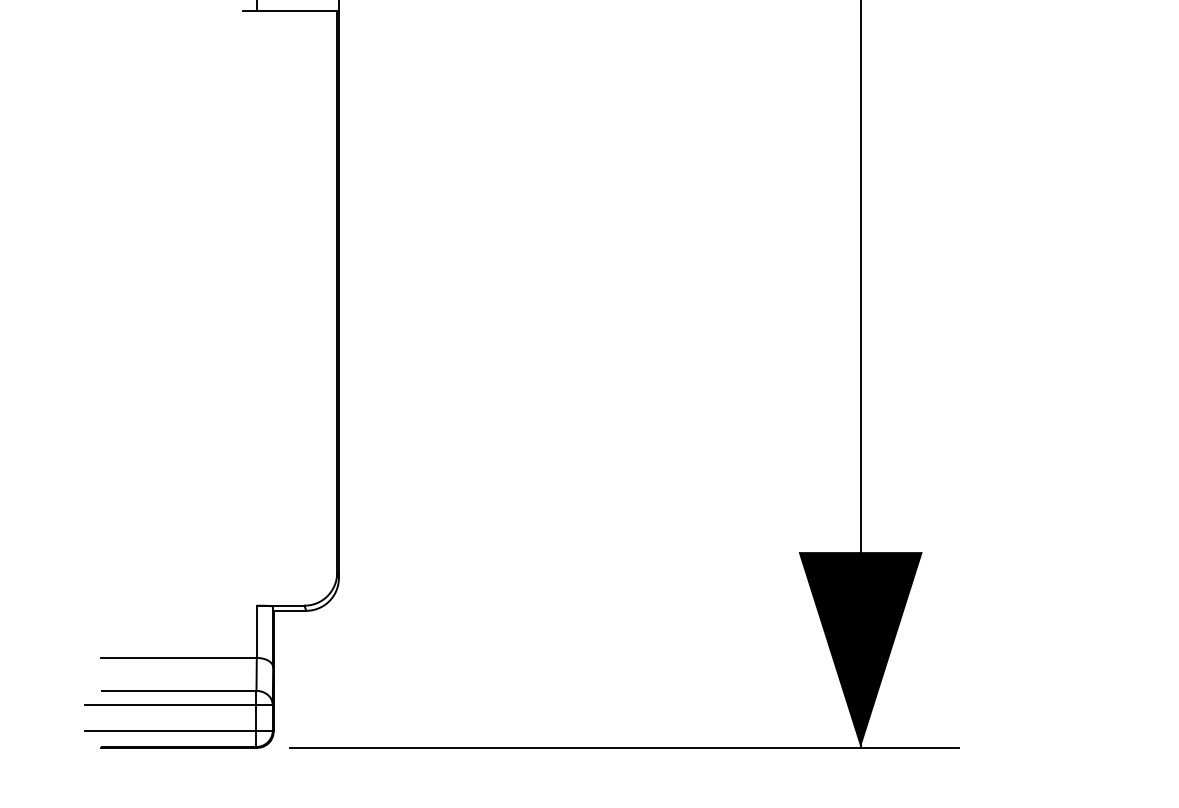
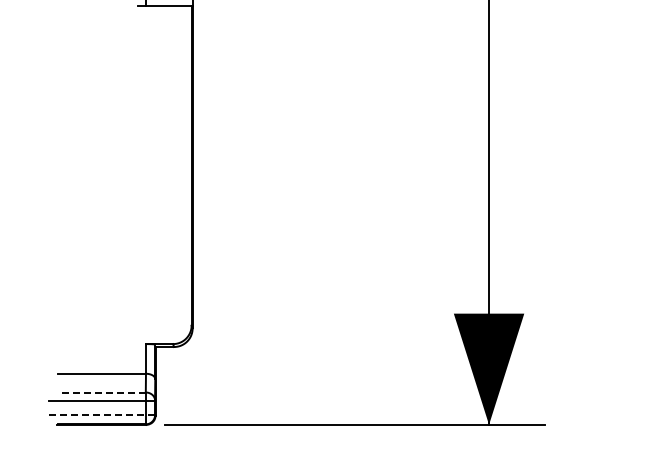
line: (178, 690) -> (101, 392), solid -> dashed
line: (180, 731) -> (102, 415), solid -> dashed

